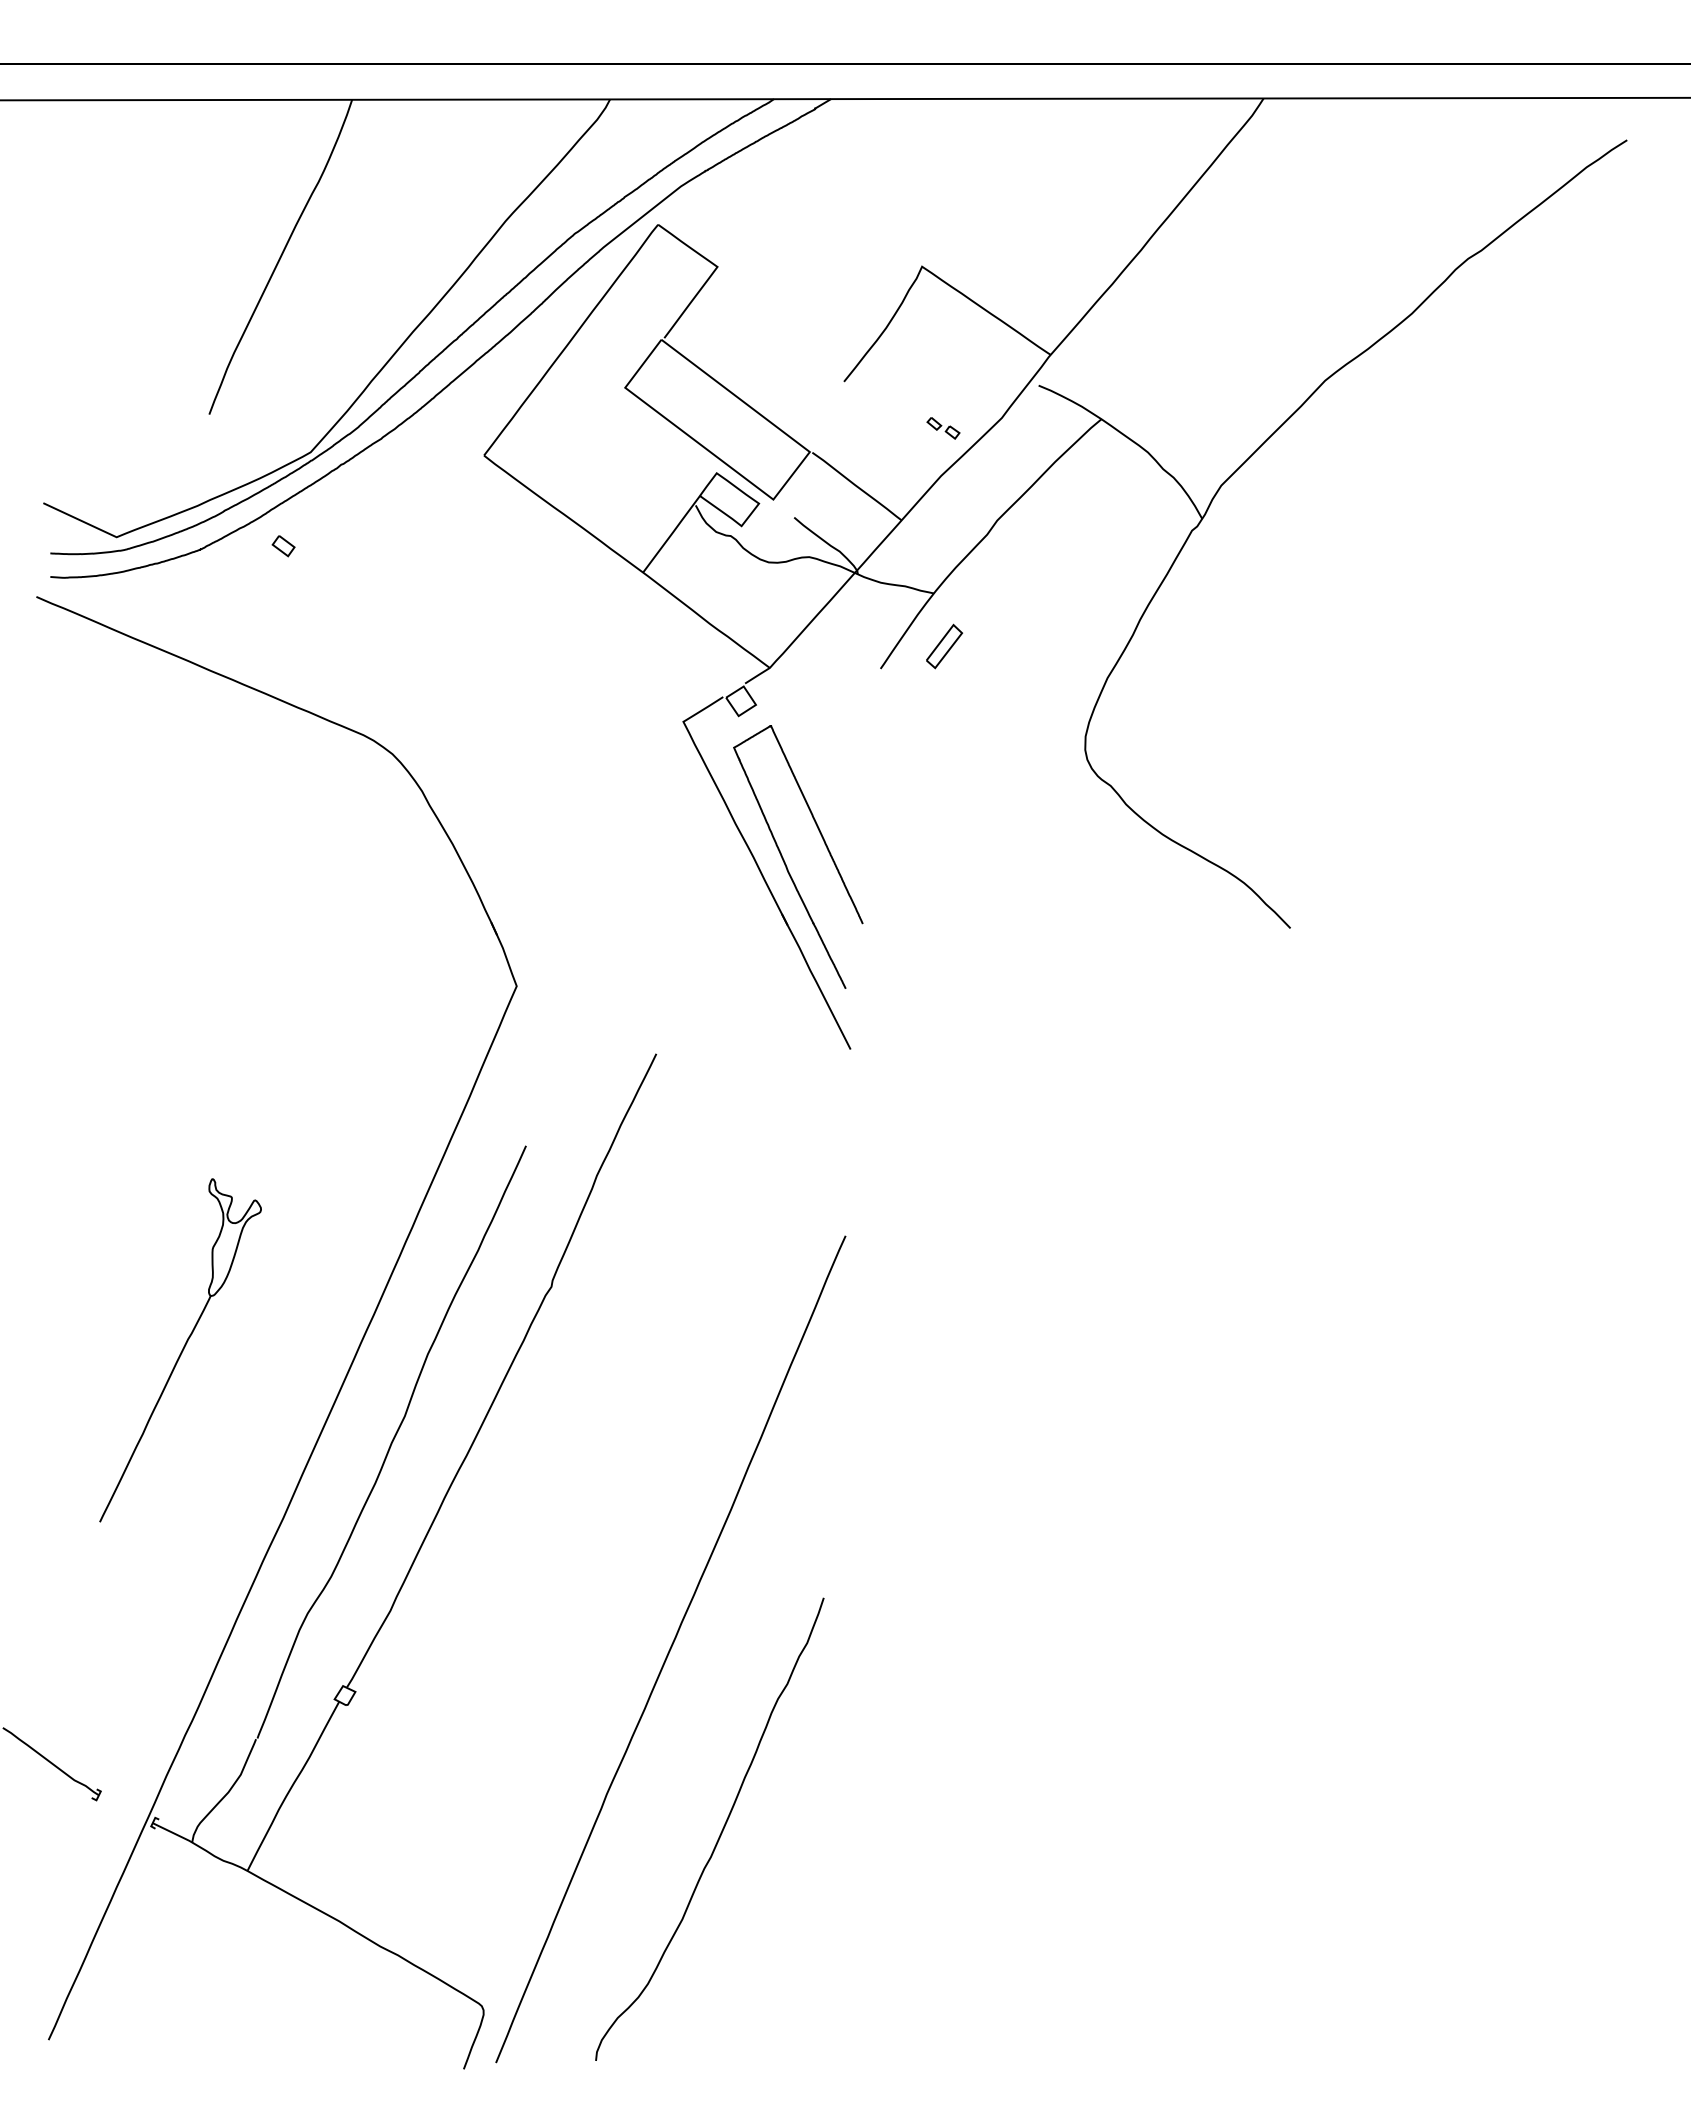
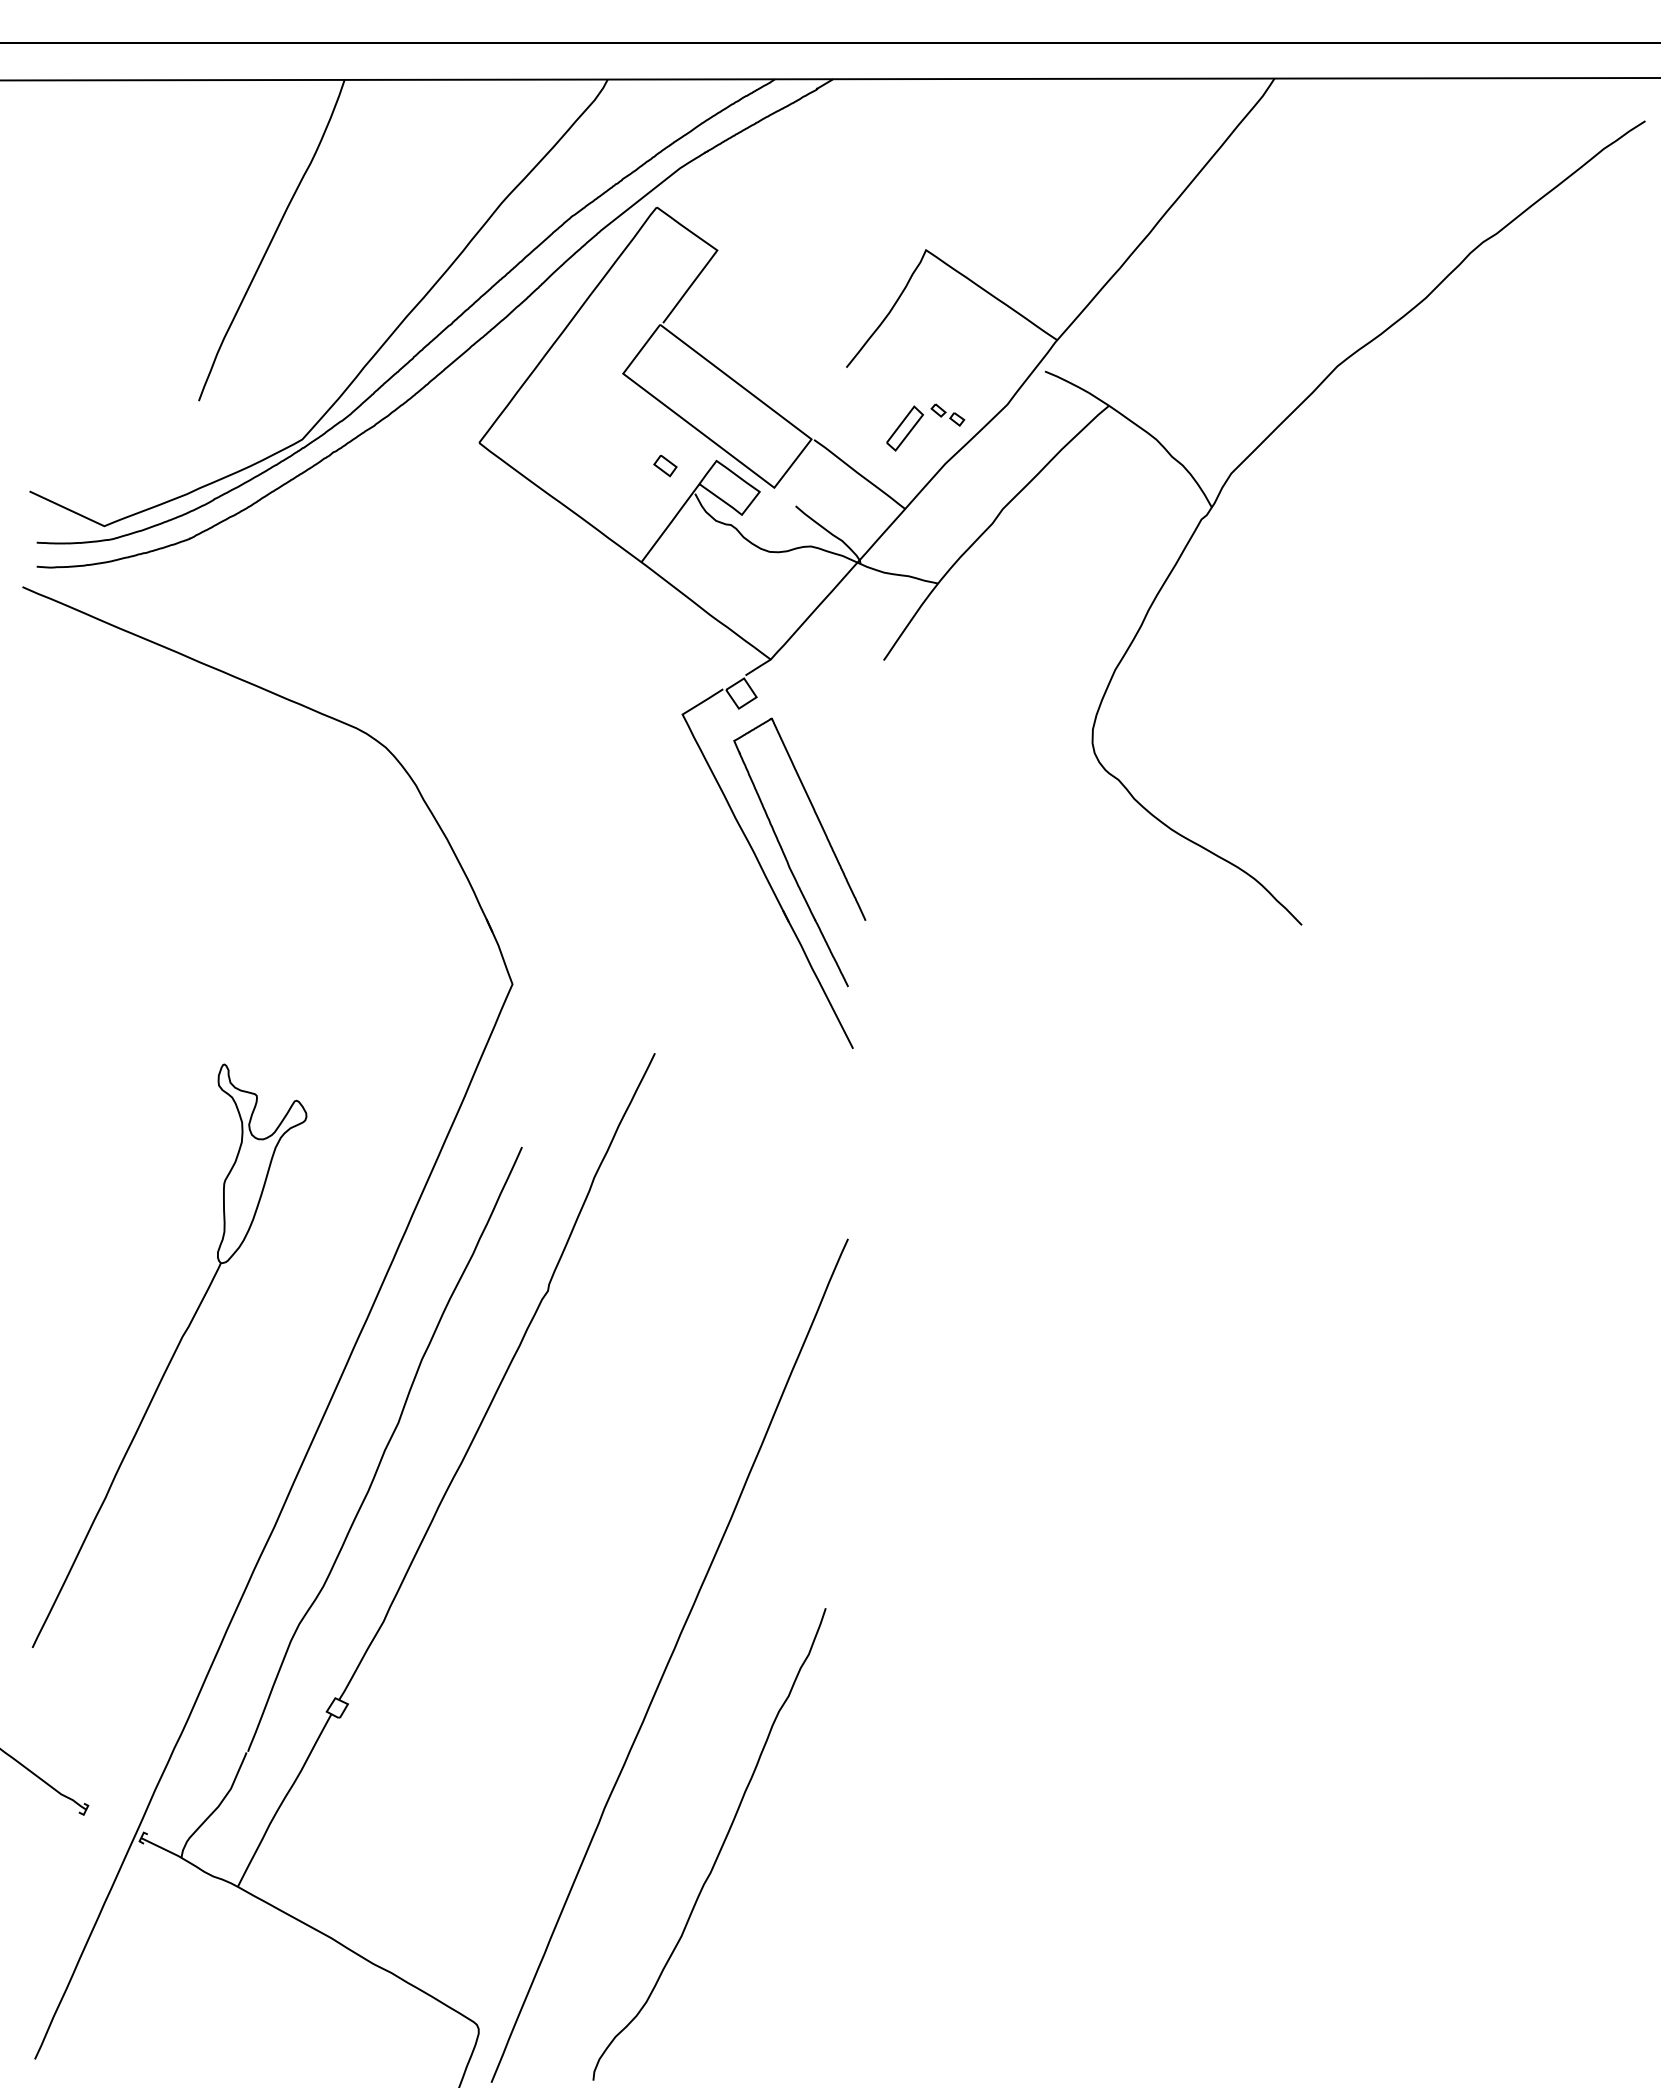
part: (283, 546) -> (665, 466), moved
part: (944, 646) -> (905, 428), moved
part: (180, 1350) -> (169, 1355), size x1.67

